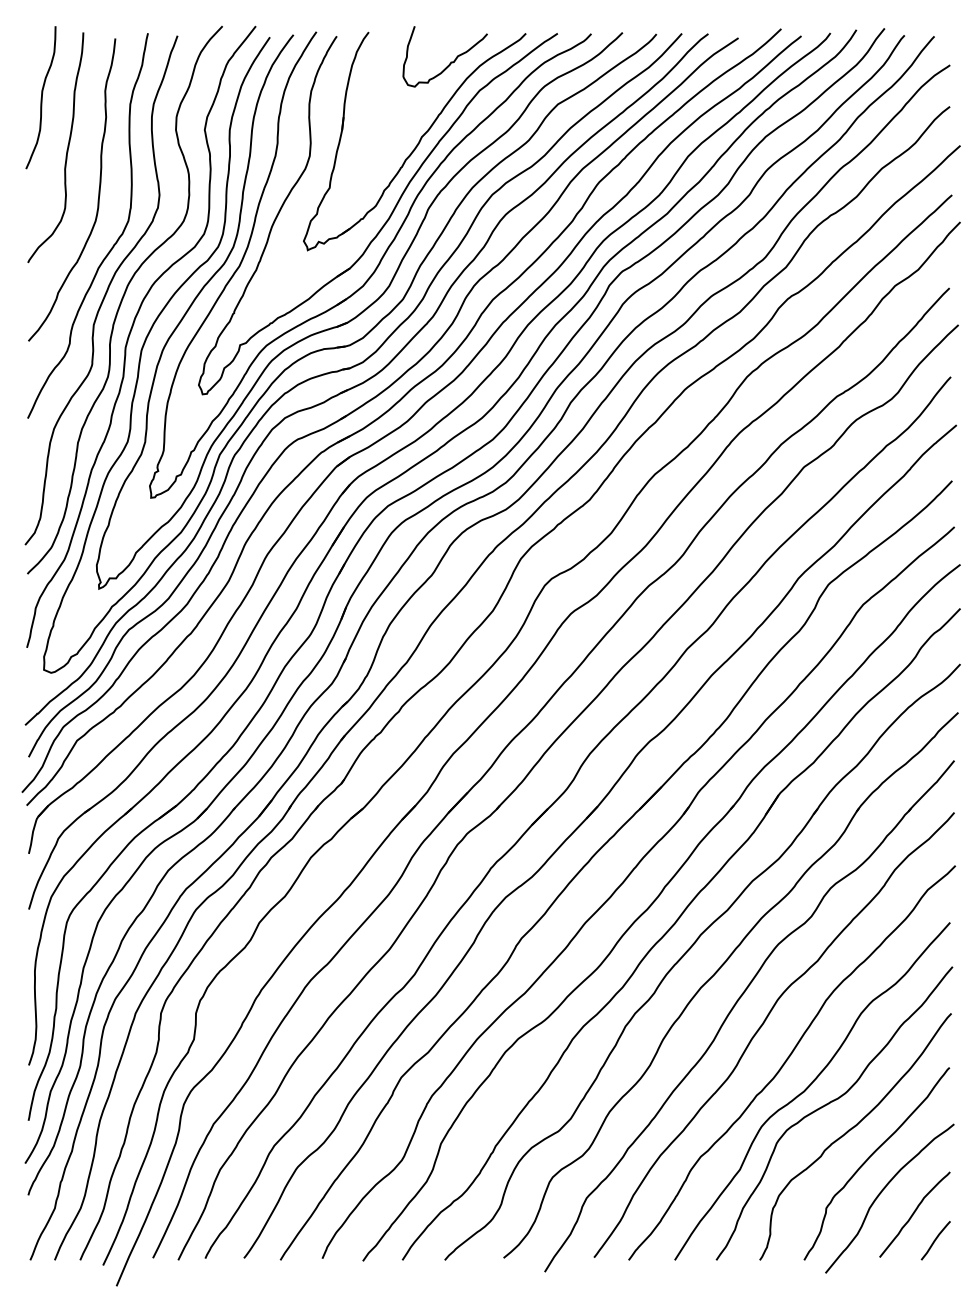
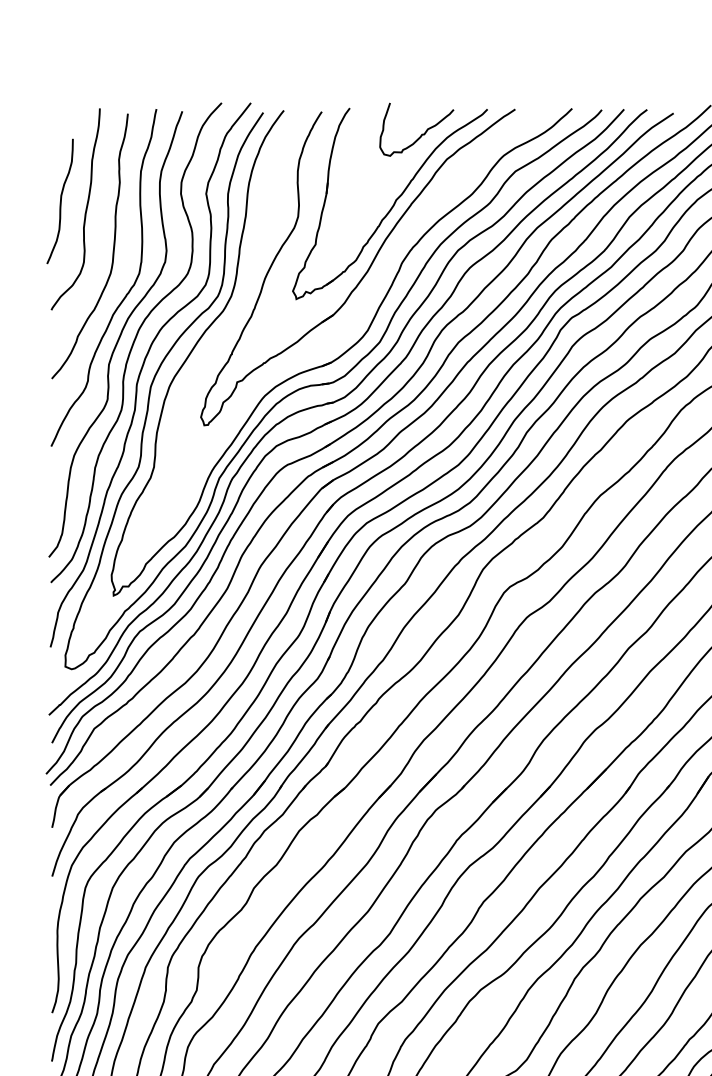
curve: (41, 97) -> (60, 201), moved
part: (376, 266) -> (356, 313), removed

